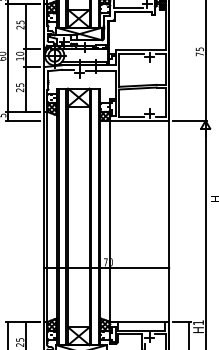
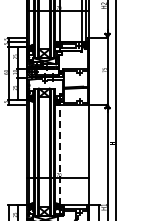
line: (109, 221) -> (59, 154), solid -> dashed

